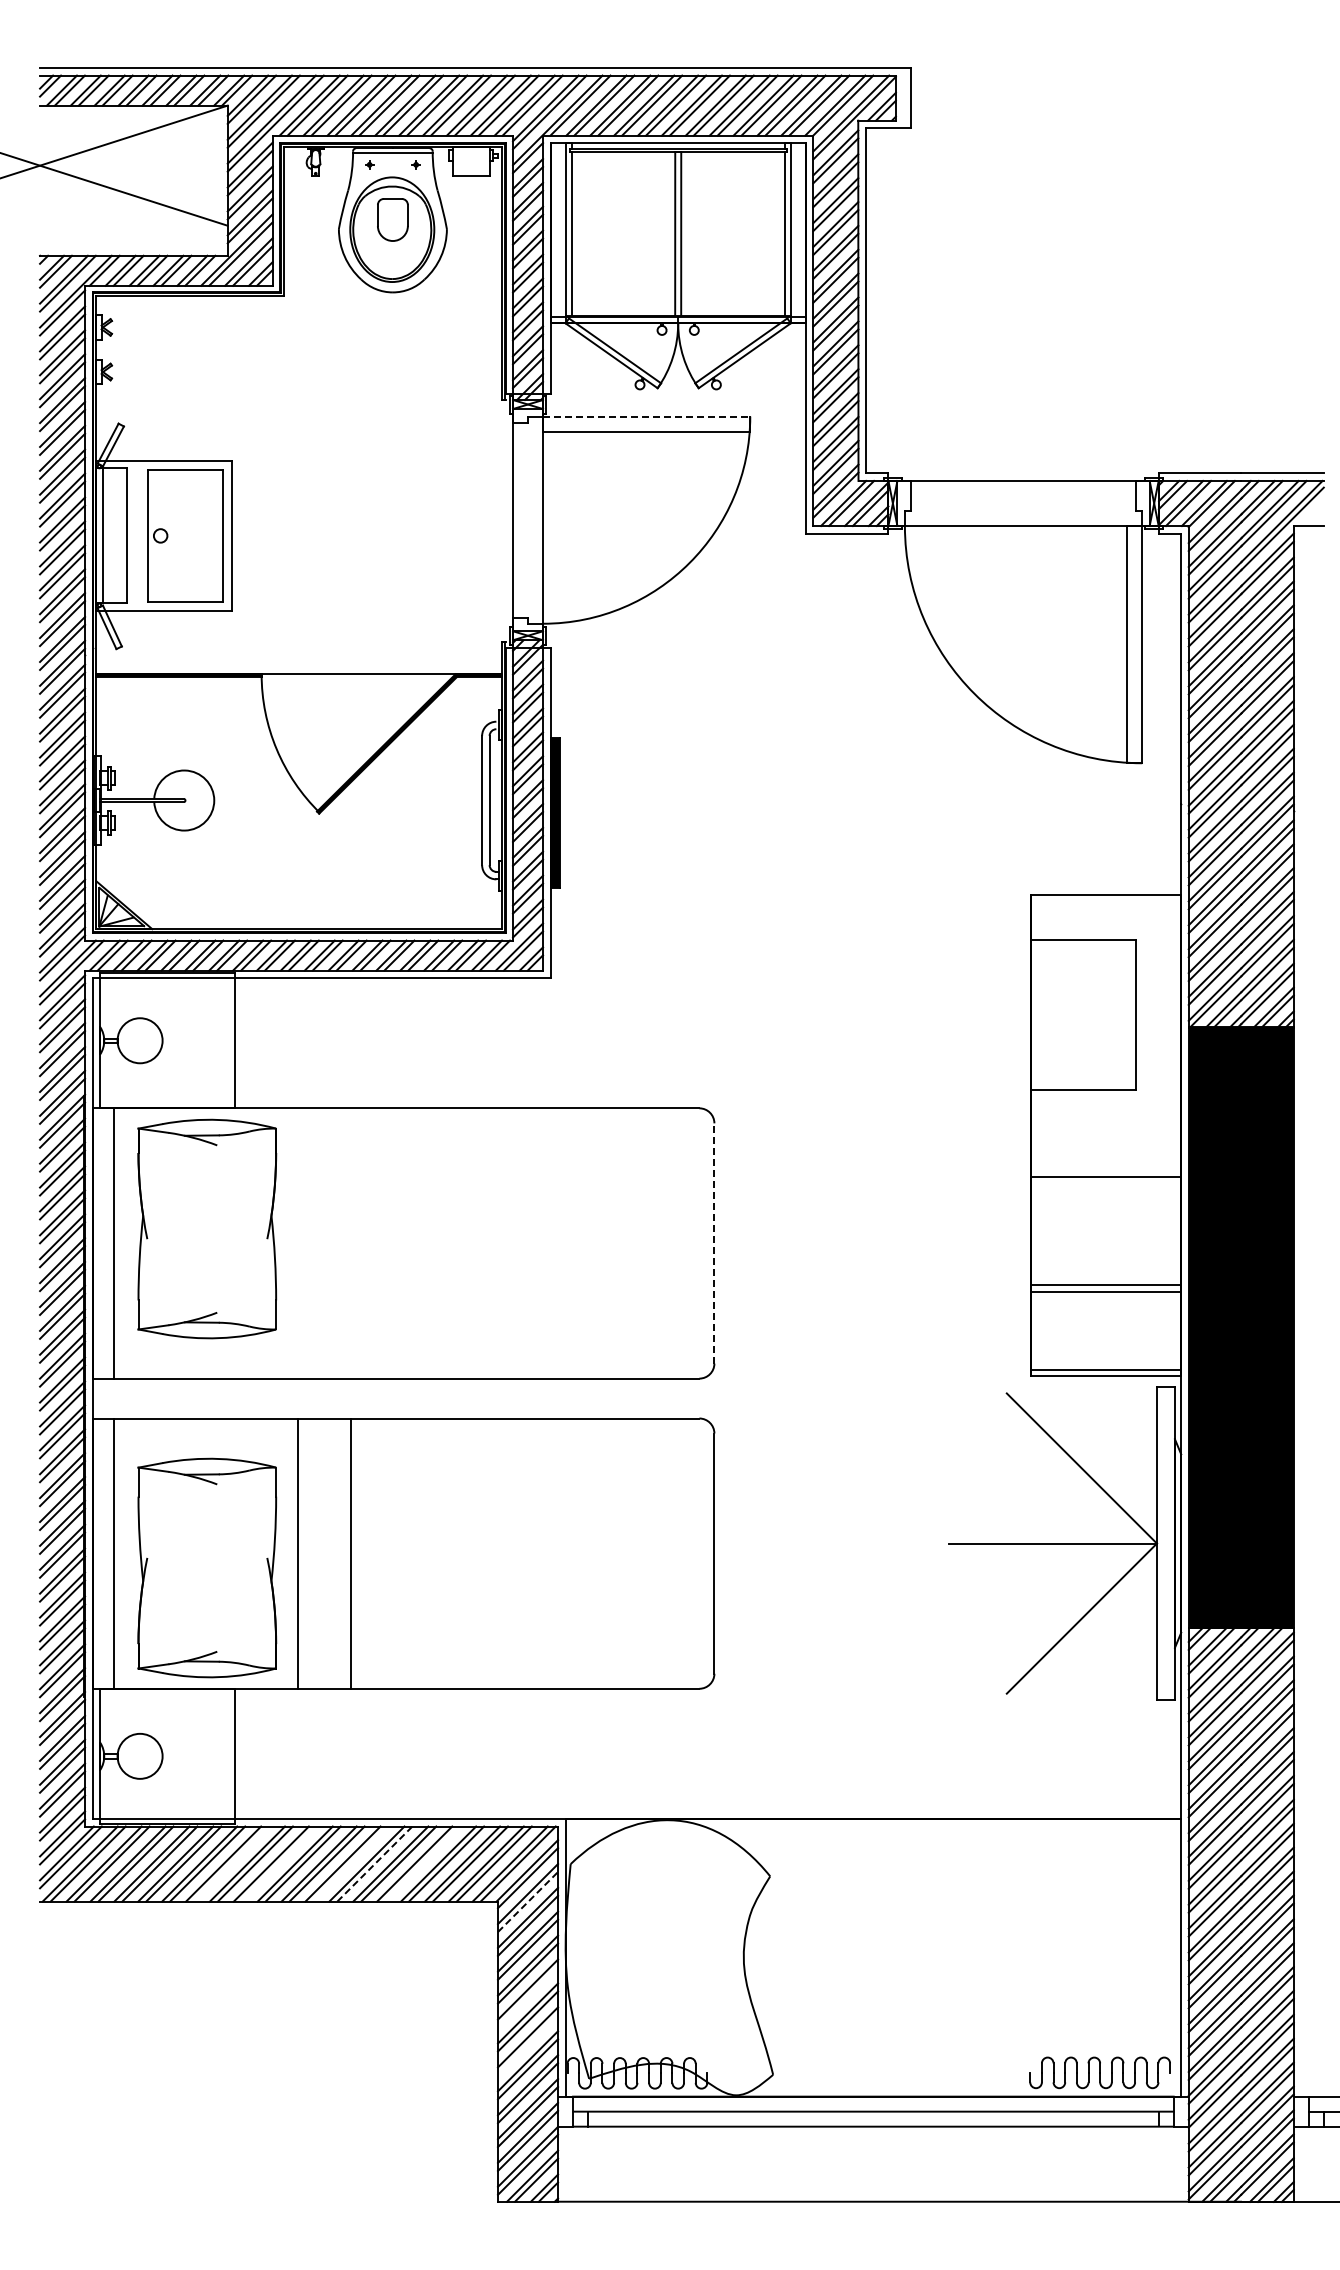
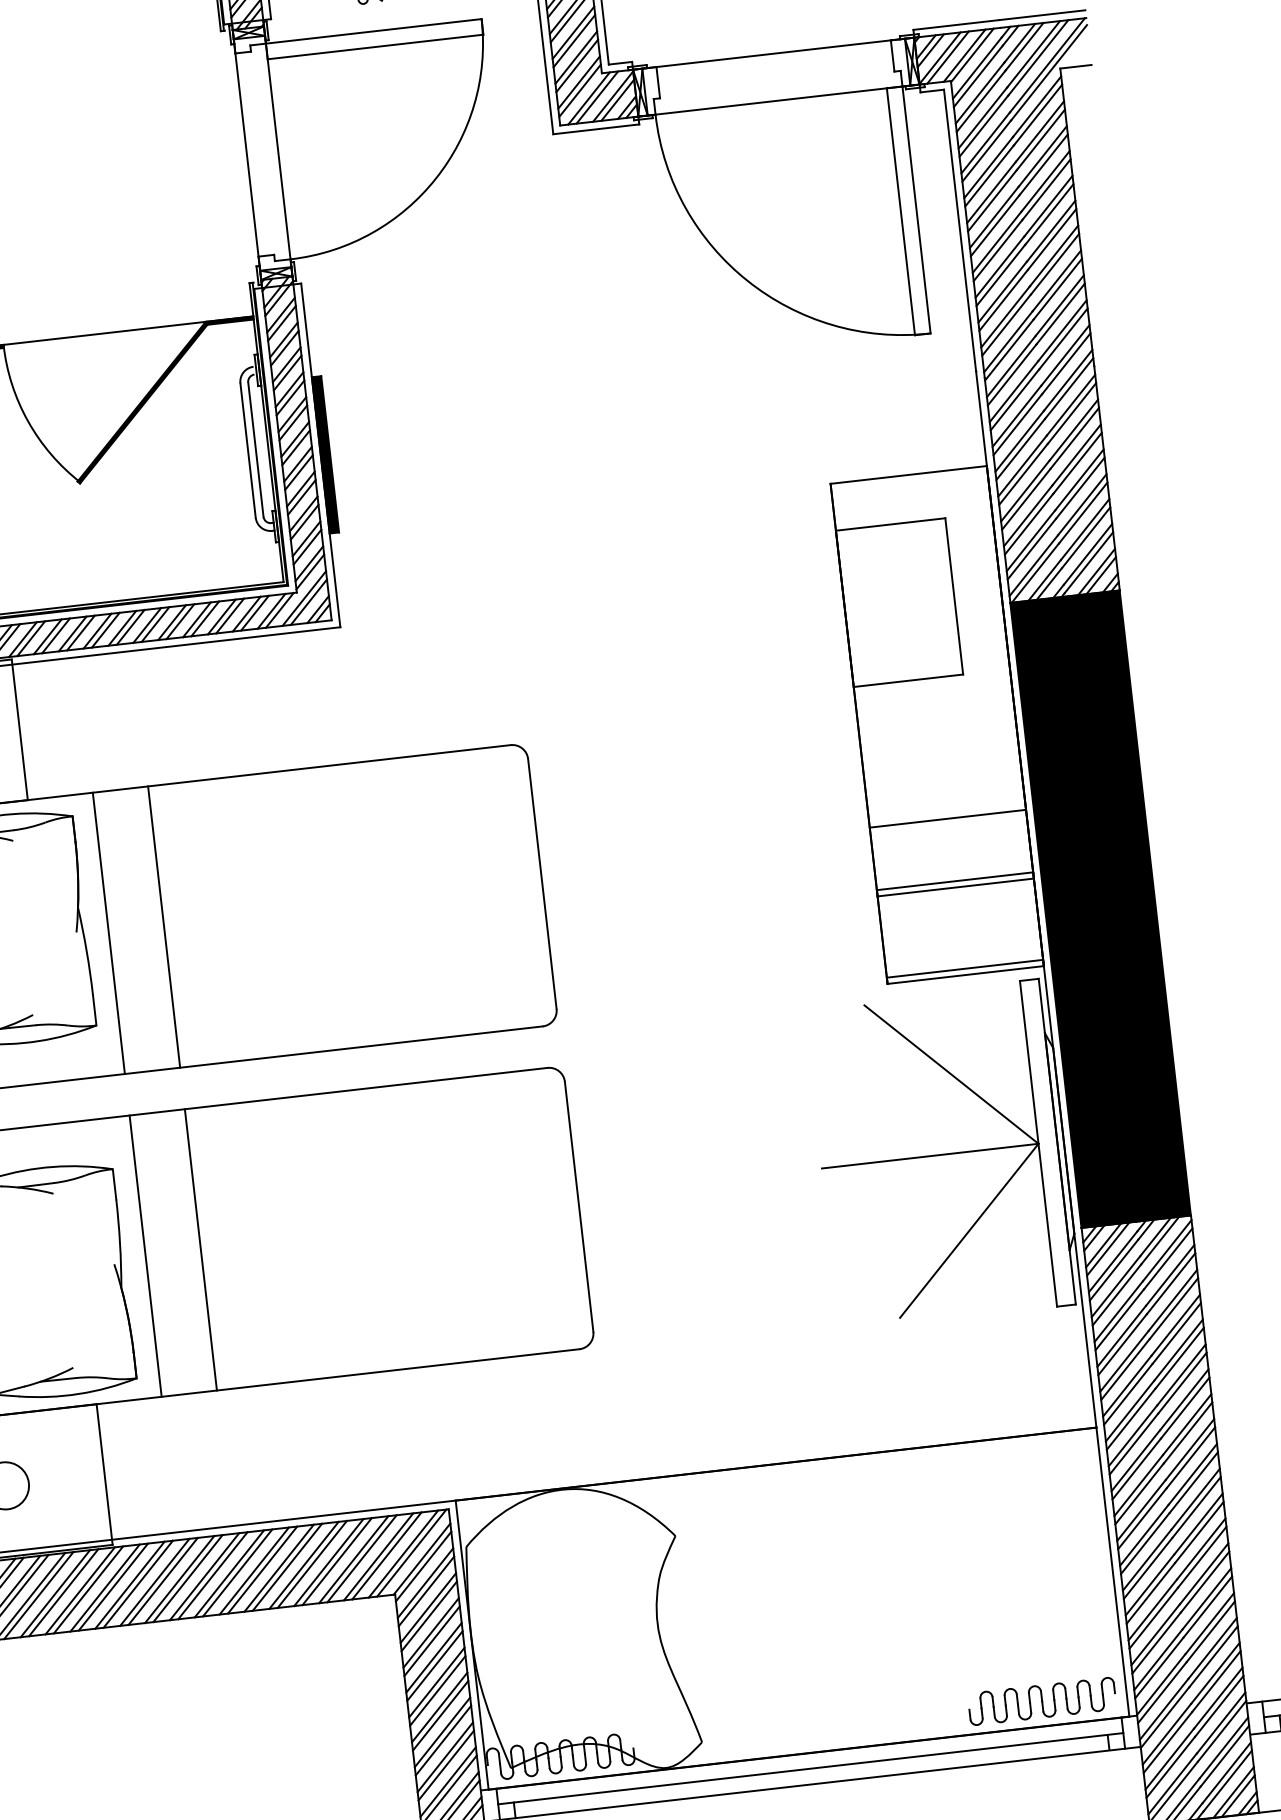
line: (646, 416) -> (373, 31), dashed -> solid
line: (1106, 1177) -> (948, 818), moved
line: (714, 1242) -> (542, 882), dashed -> solid
line: (297, 1243) -> (108, 933), added
line: (351, 1243) -> (164, 927), added
line: (231, 1863) -> (113, 1586), added
line: (278, 1863) -> (162, 1580), added
line: (350, 1863) -> (237, 1572), added
line: (375, 1863) -> (263, 1569), dashed -> solid
line: (422, 1863) -> (312, 1563), added
line: (528, 1901) -> (426, 1590), dashed -> solid
line: (528, 1997) -> (438, 1690), added
line: (528, 2045) -> (443, 1740), added

